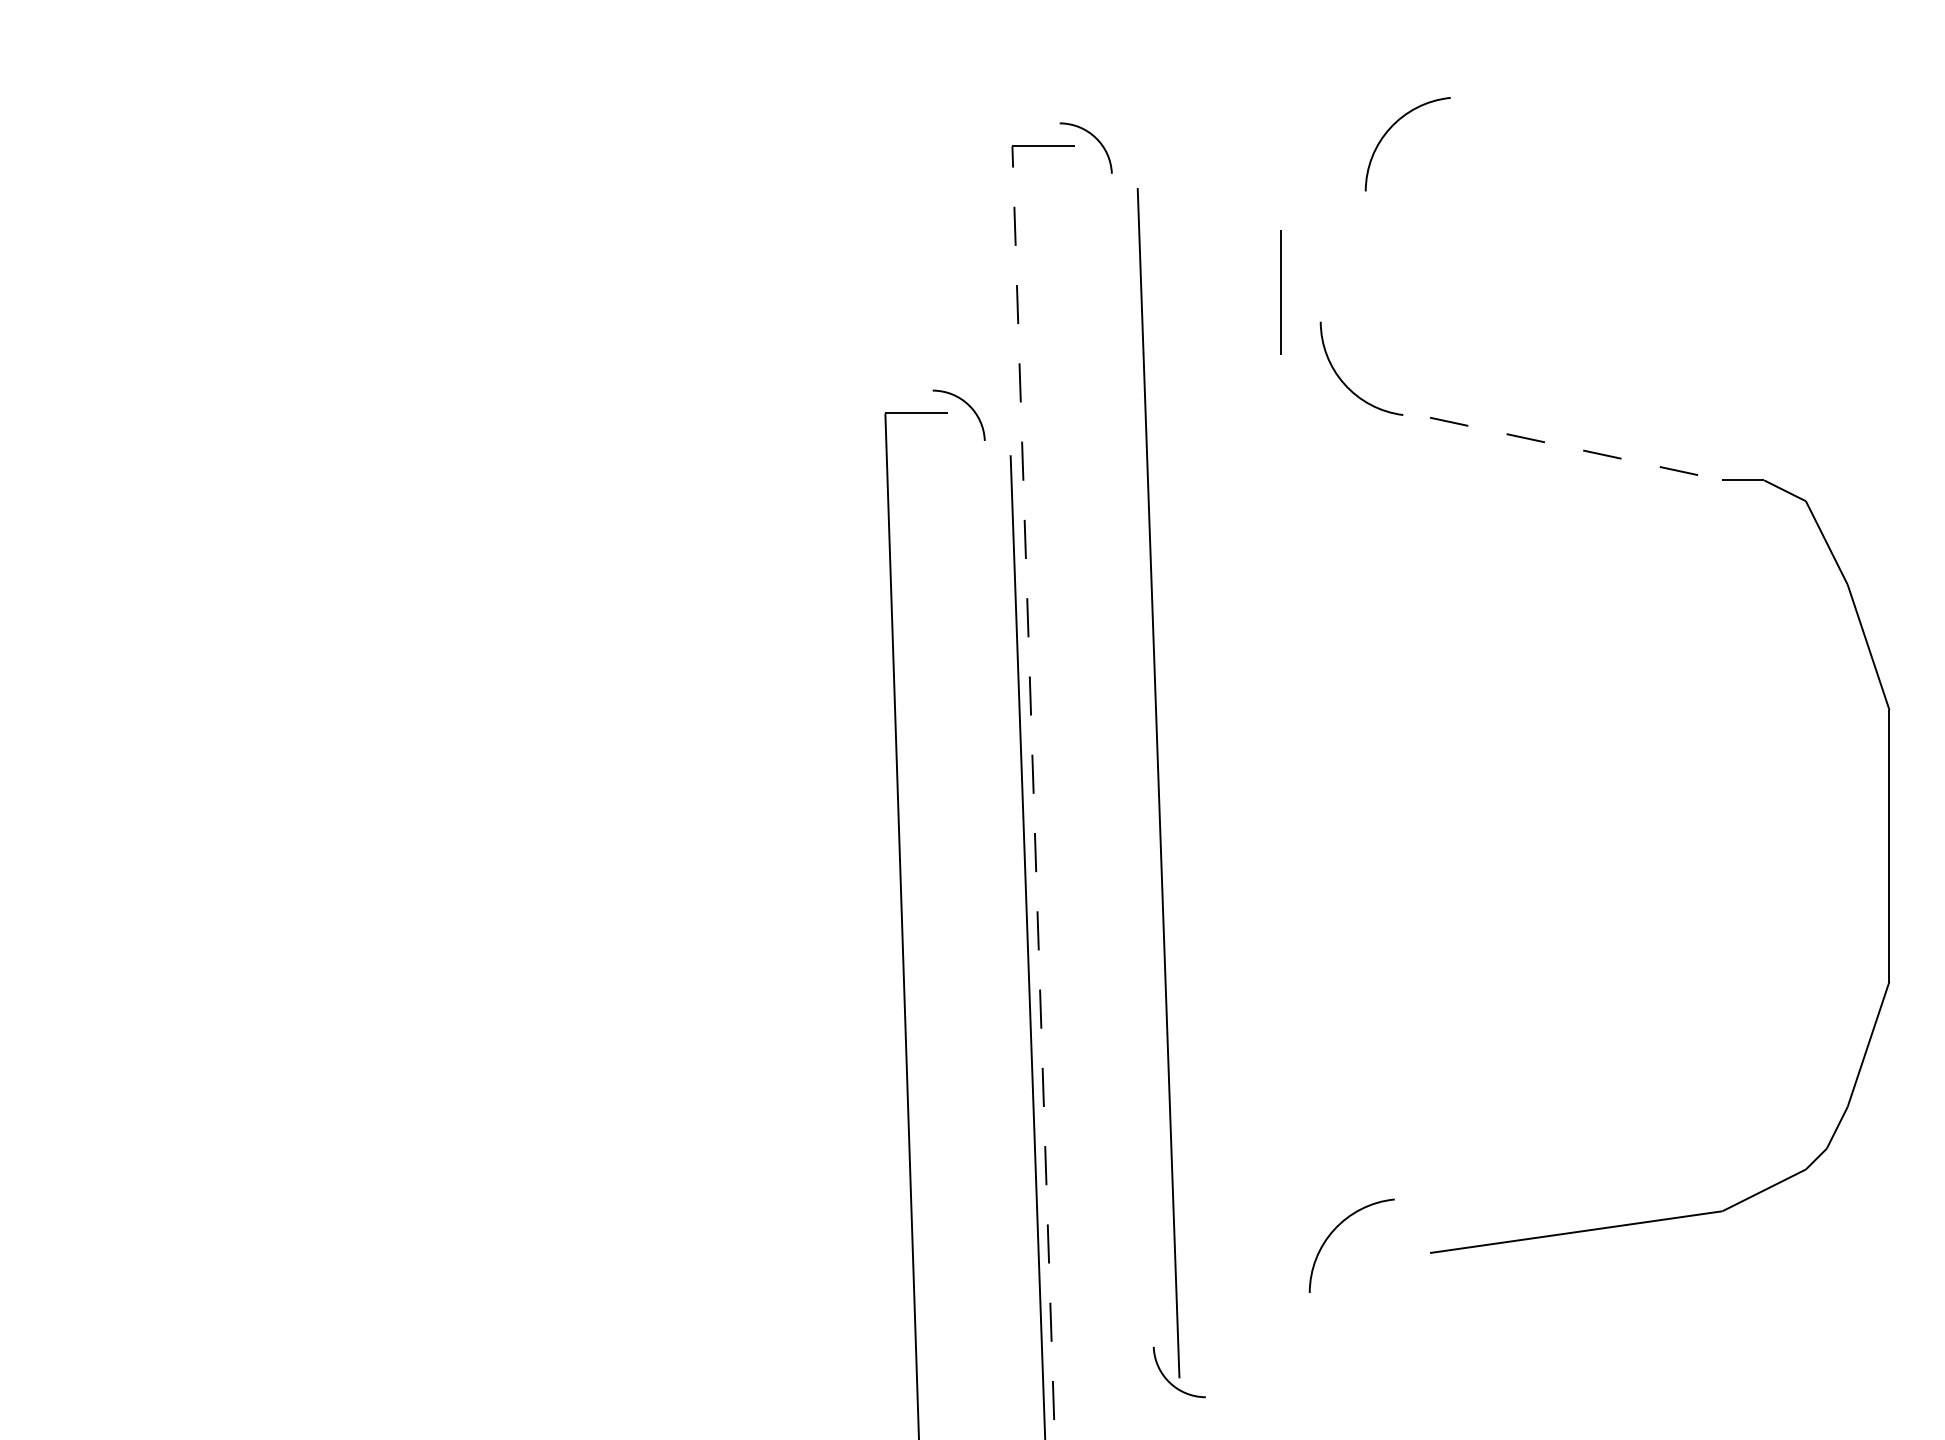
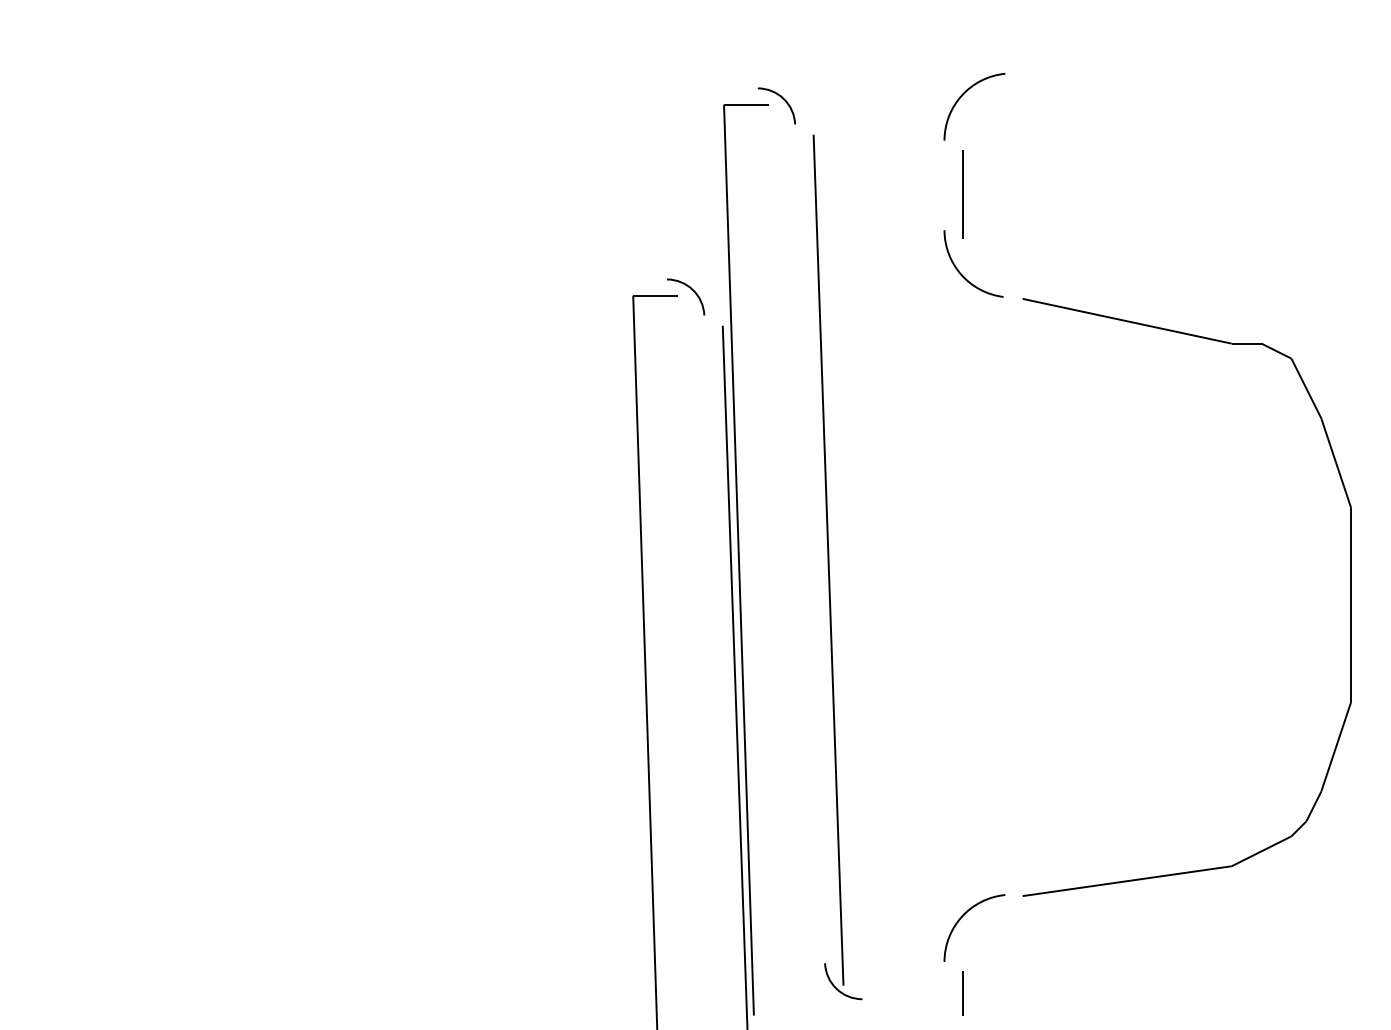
arc: (1391, 128) -> (962, 95), moved
line: (1280, 292) -> (962, 194), moved
line: (1576, 449) -> (1127, 321), dashed -> solid
line: (1033, 782) -> (739, 559), dashed -> solid
arc: (1334, 1231) -> (962, 917), moved
line: (1346, 1388) -> (962, 992), added

